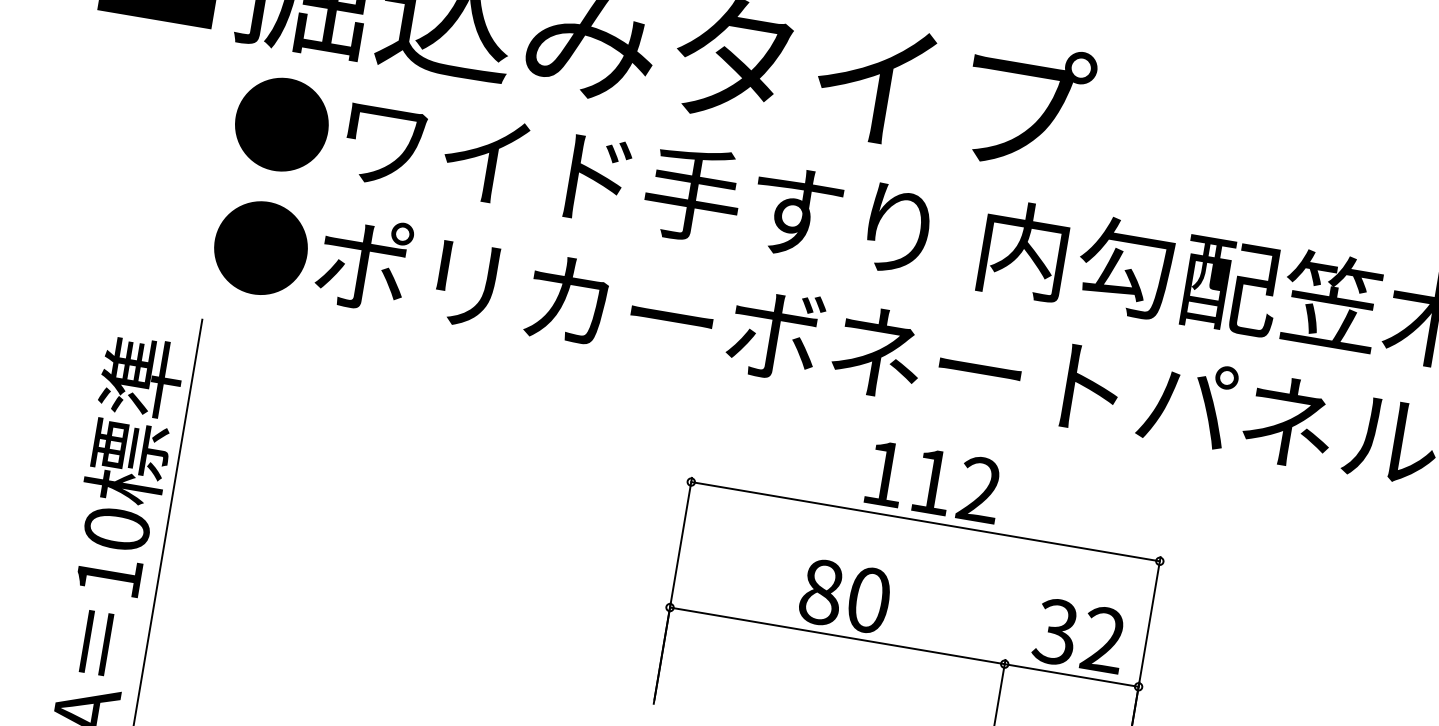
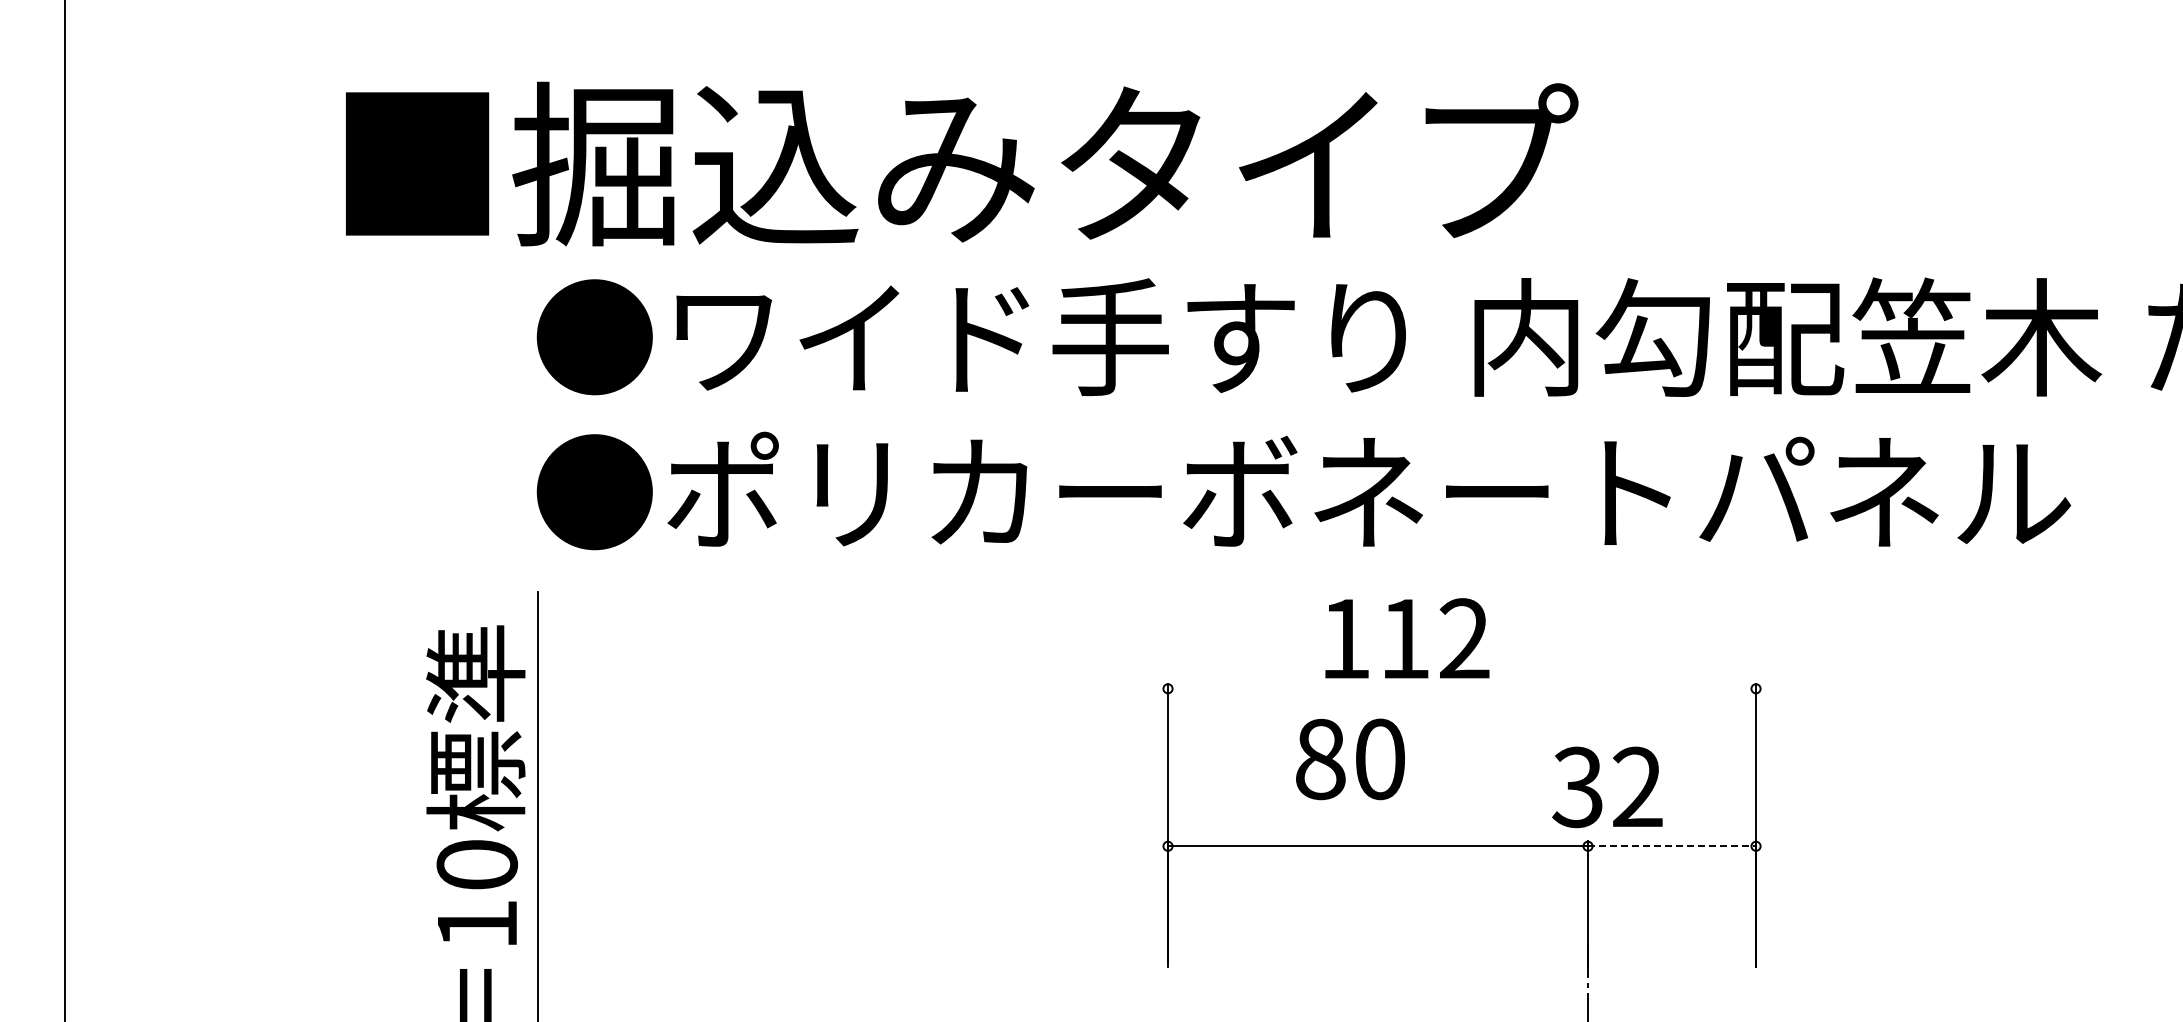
text: (934, 481) -> (1407, 638), moved
line: (925, 521) -> (1462, 688), removed
text: (845, 596) -> (1350, 759), moved
text: (1079, 636) -> (1607, 787), moved
line: (1072, 675) -> (1672, 846), solid -> dashed

